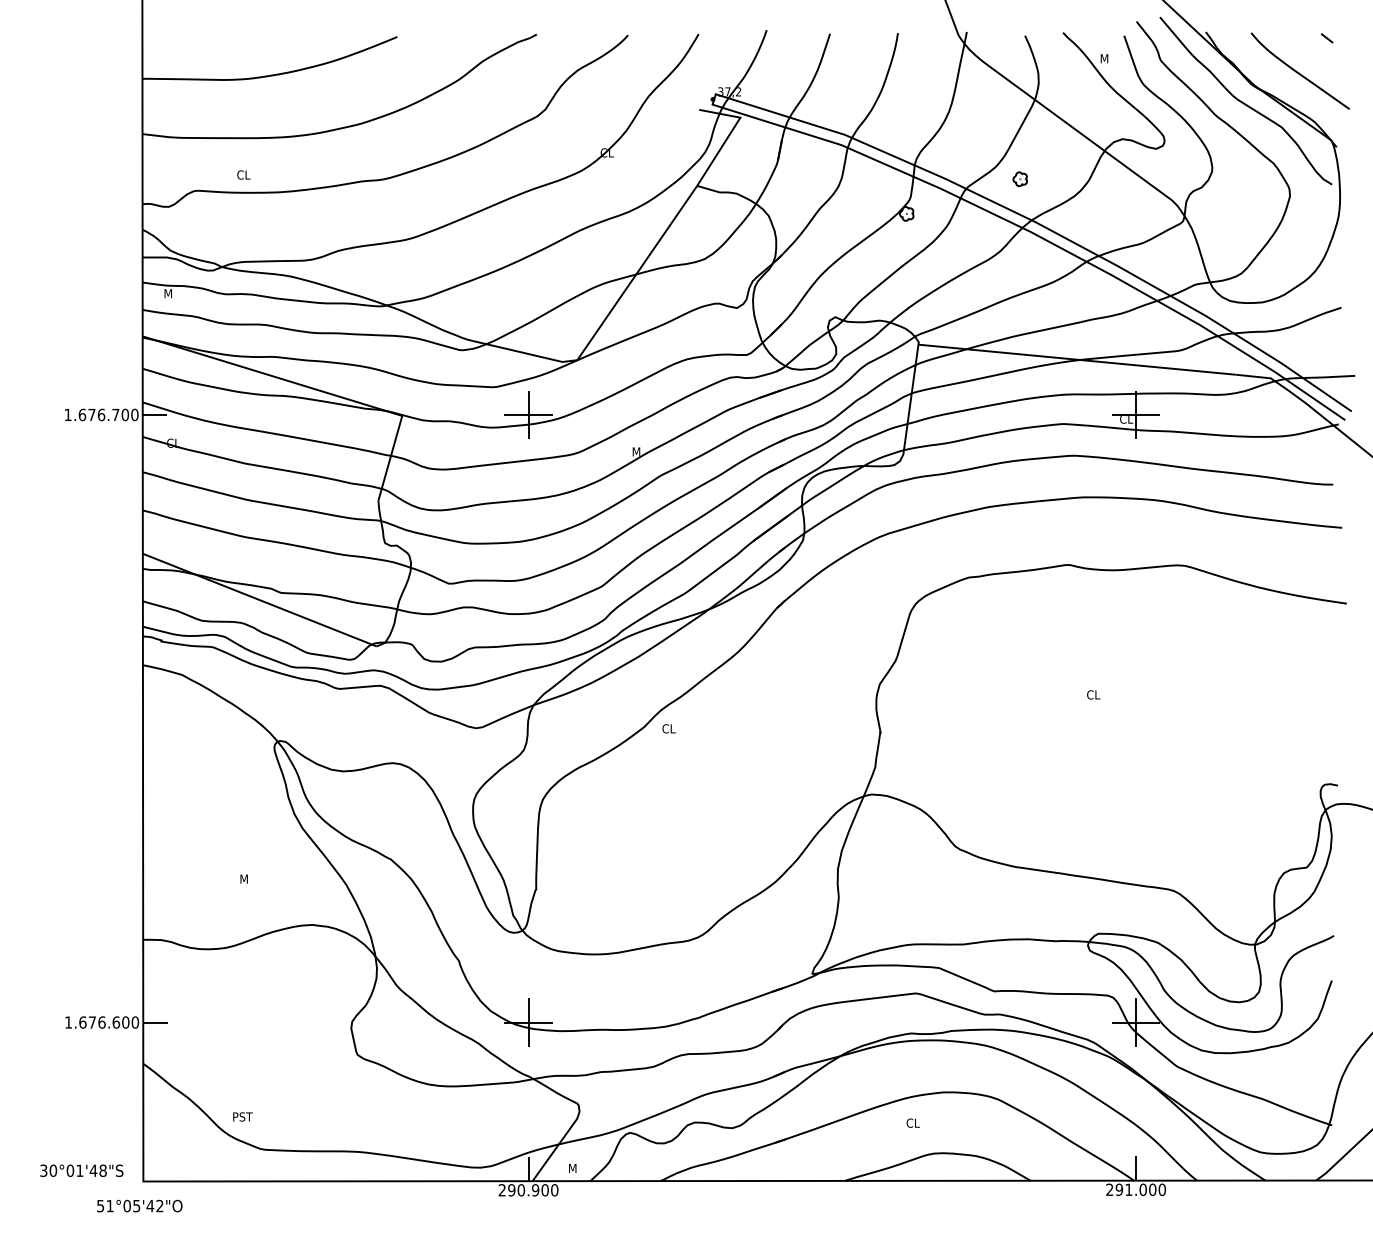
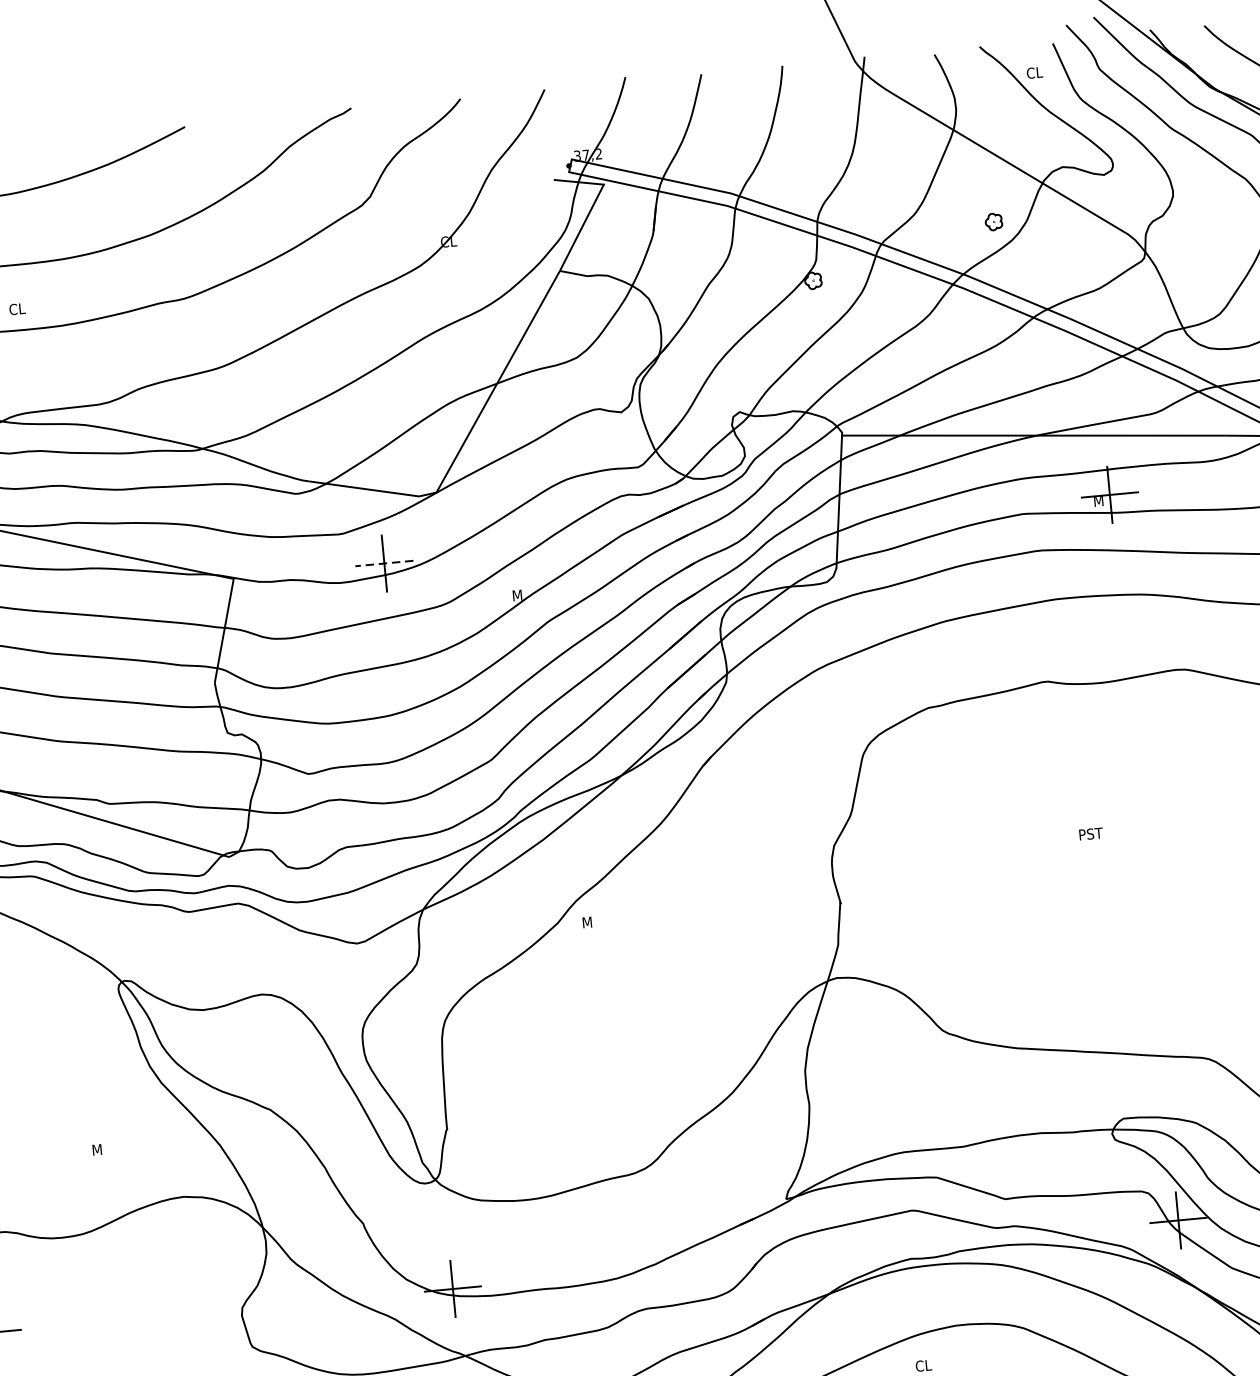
text: (1106, 58) -> (1034, 72), M -> CL
part: (1019, 179) -> (993, 222), moved
line: (528, 414) -> (384, 562), solid -> dashed
text: (1126, 419) -> (1098, 501), CL -> M
text: (1093, 694) -> (1090, 833), CL -> PST
text: (668, 728) -> (586, 922), CL -> M

